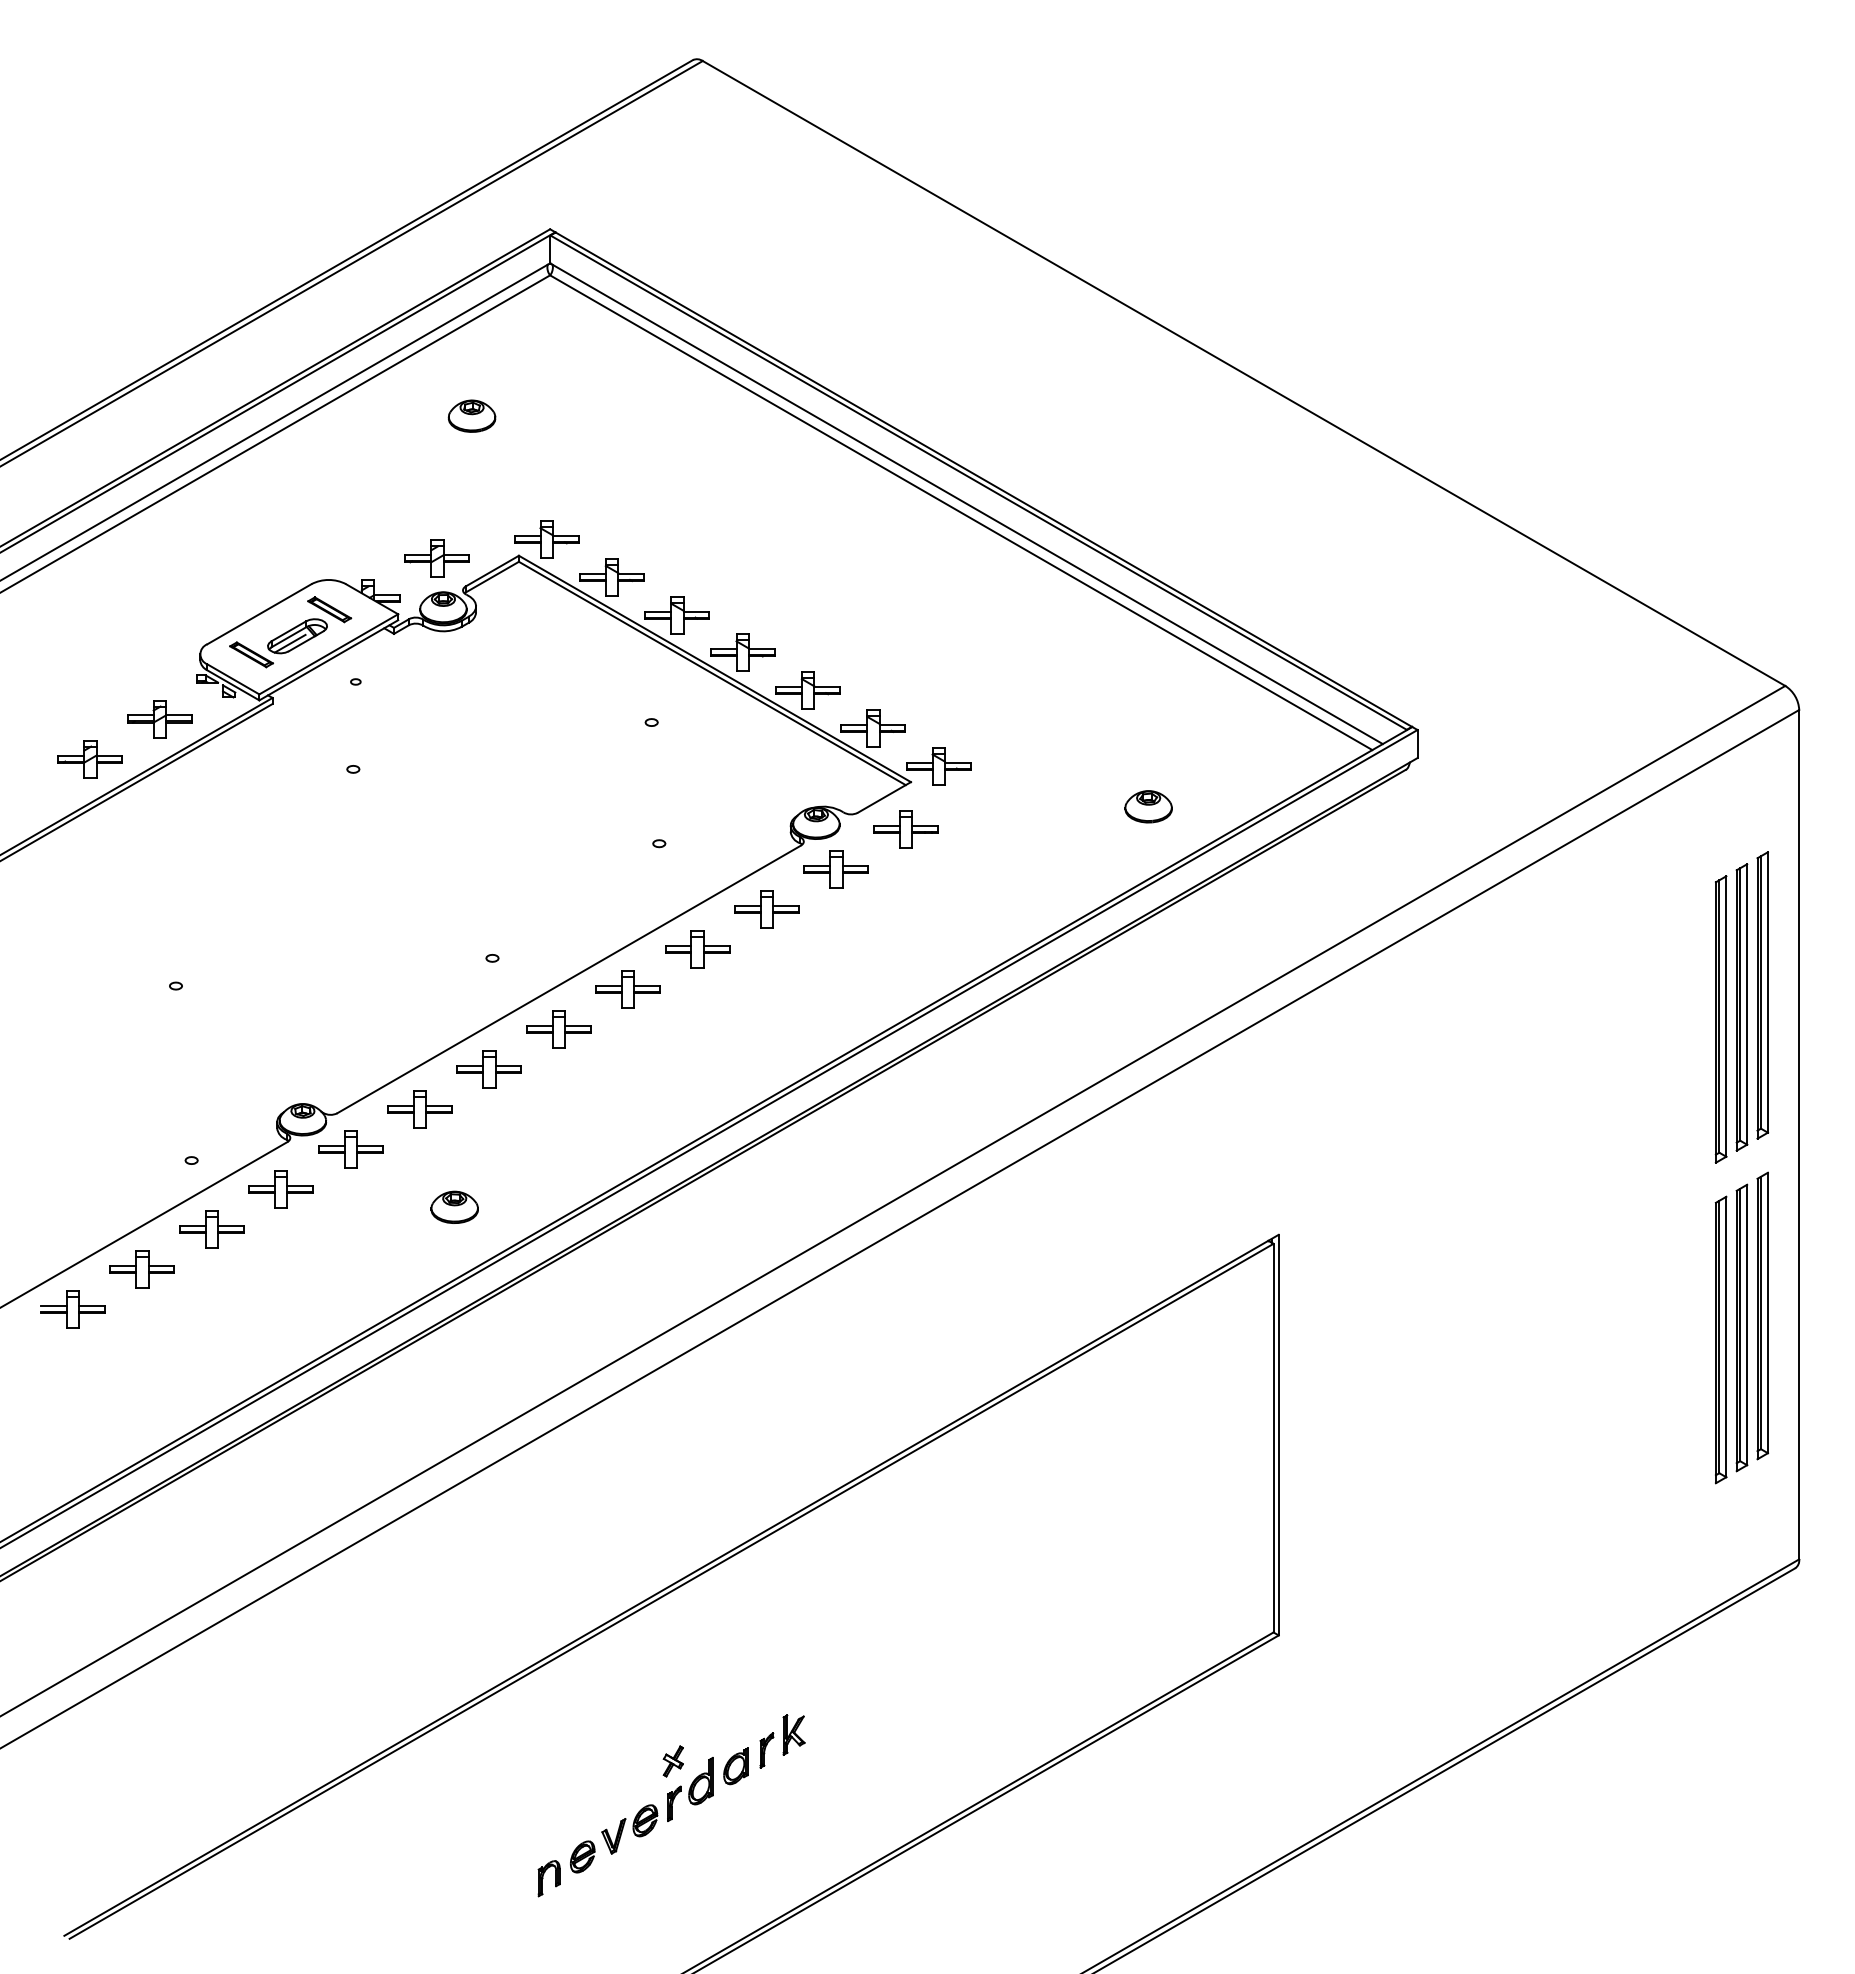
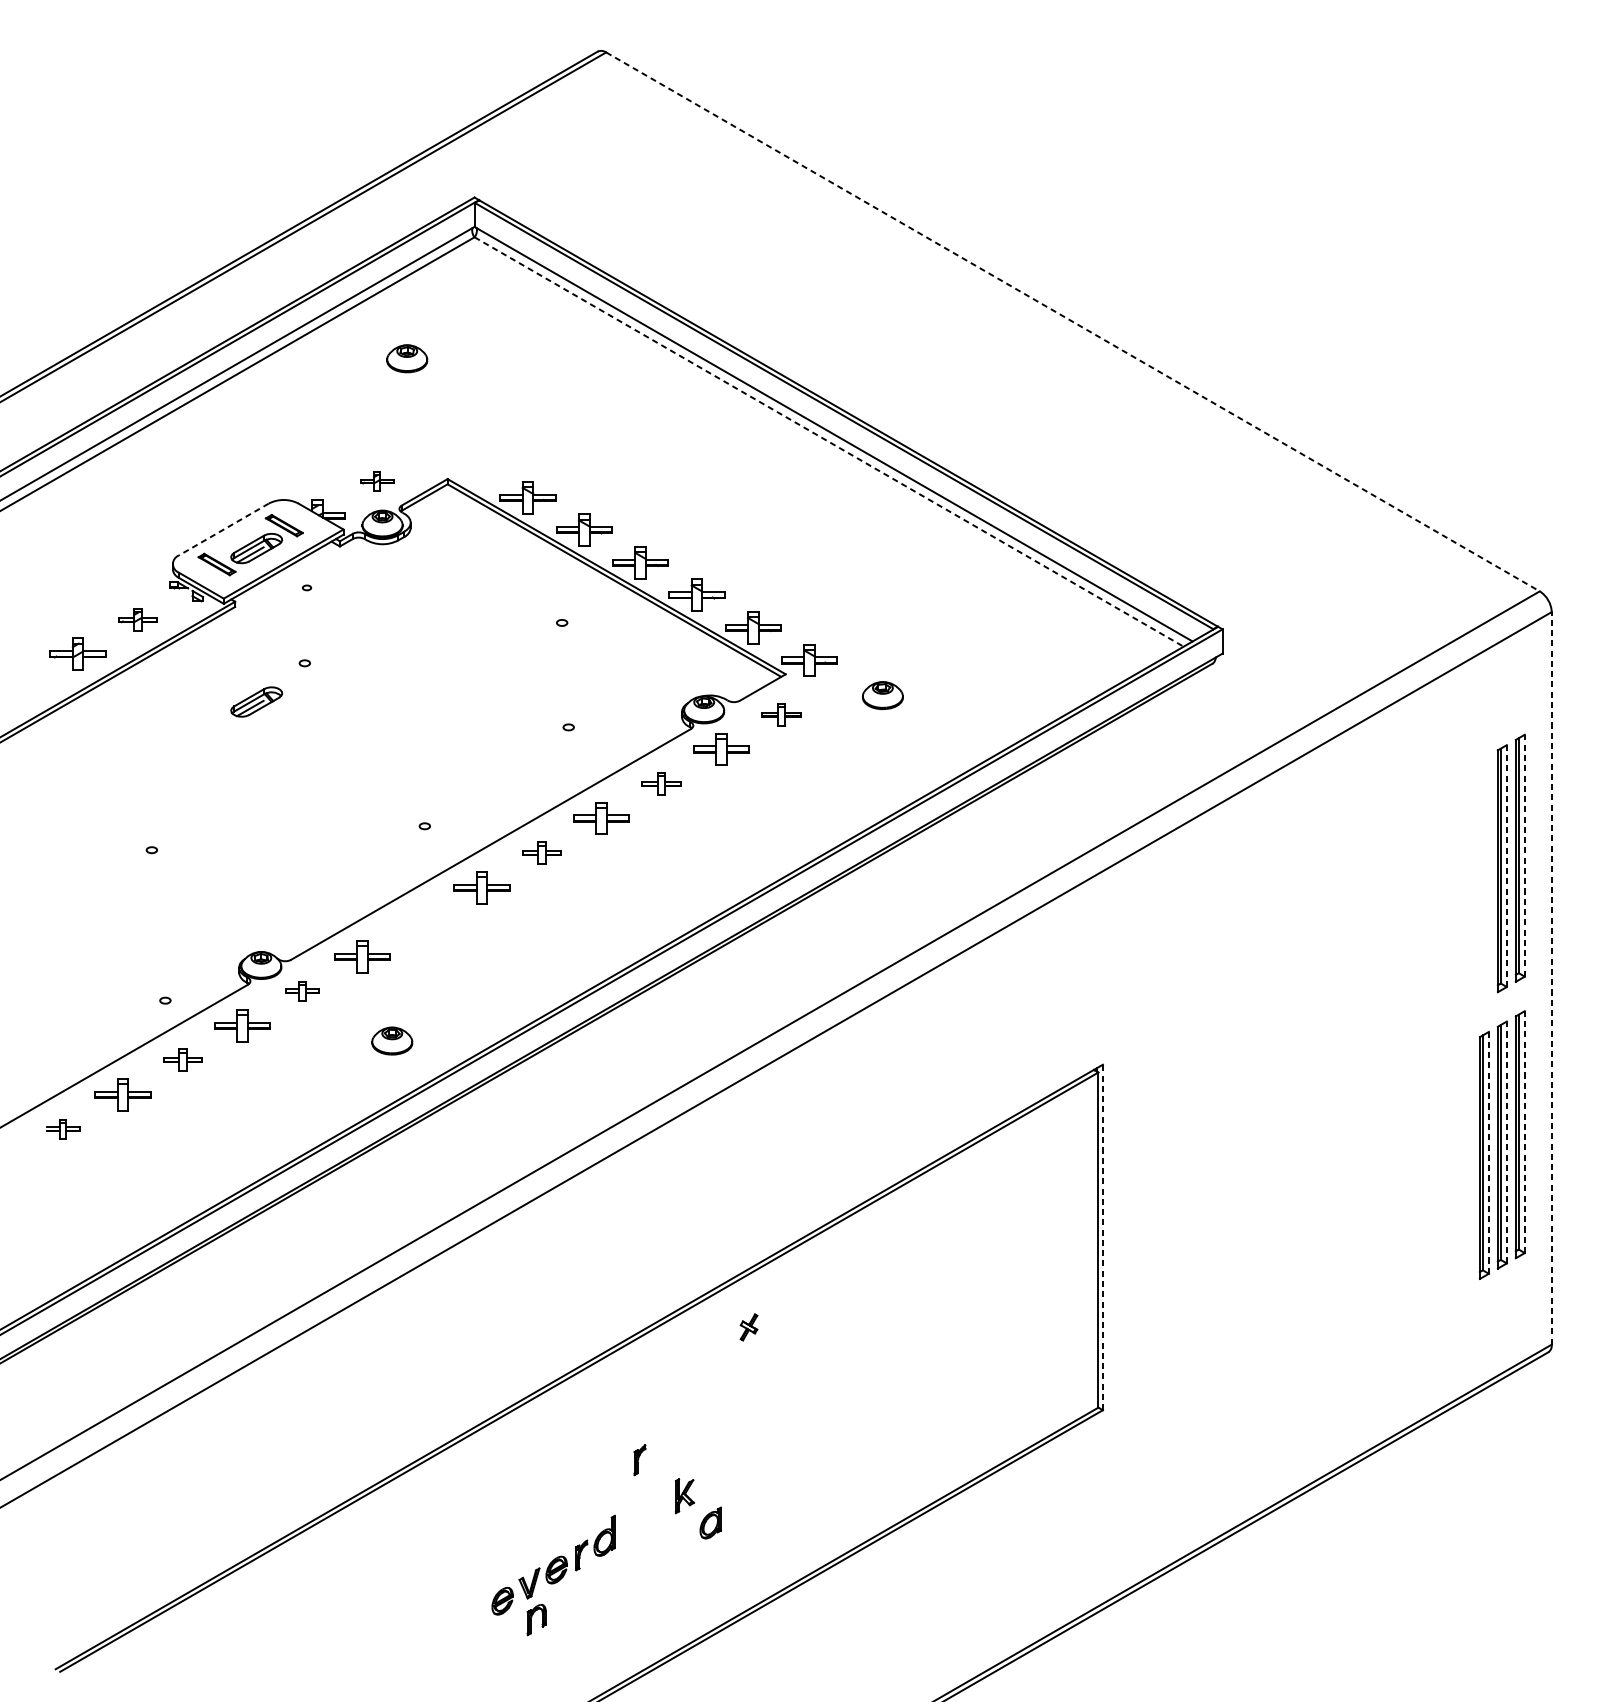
line: (1244, 373) -> (1073, 321), solid -> dashed
line: (961, 512) -> (829, 441), solid -> dashed
part: (546, 539) -> (471, 465), removed
part: (436, 558) -> (376, 481), size x0.6
line: (258, 614) -> (223, 529), solid -> dashed
part: (159, 719) -> (137, 620), size x0.7
part: (1148, 806) -> (882, 695), moved
part: (297, 814) -> (256, 702), added
part: (905, 829) -> (781, 715), size x0.7
part: (766, 909) -> (661, 784), size x0.7
part: (627, 989) -> (541, 853), size x0.7
line: (1767, 991) -> (1524, 854), solid -> dashed
line: (1747, 1004) -> (1507, 866), solid -> dashed
part: (1720, 1019) -> (1483, 879), removed
part: (488, 1069) -> (421, 922), removed
line: (1799, 1134) -> (1552, 978), solid -> dashed
part: (350, 1149) -> (302, 991), size x0.6
part: (211, 1229) -> (182, 1060), size x0.7
part: (72, 1309) -> (62, 1129), size x0.6
line: (1767, 1312) -> (1524, 1131), solid -> dashed
line: (1747, 1324) -> (1507, 1142), solid -> dashed
line: (1726, 1336) -> (1489, 1152), solid -> dashed
line: (1278, 1434) -> (1102, 1236), solid -> dashed
part: (766, 1750) -> (639, 1460), moved
part: (672, 1761) -> (748, 1327), moved
part: (735, 1766) -> (710, 1523), moved
part: (548, 1878) -> (536, 1619), moved

